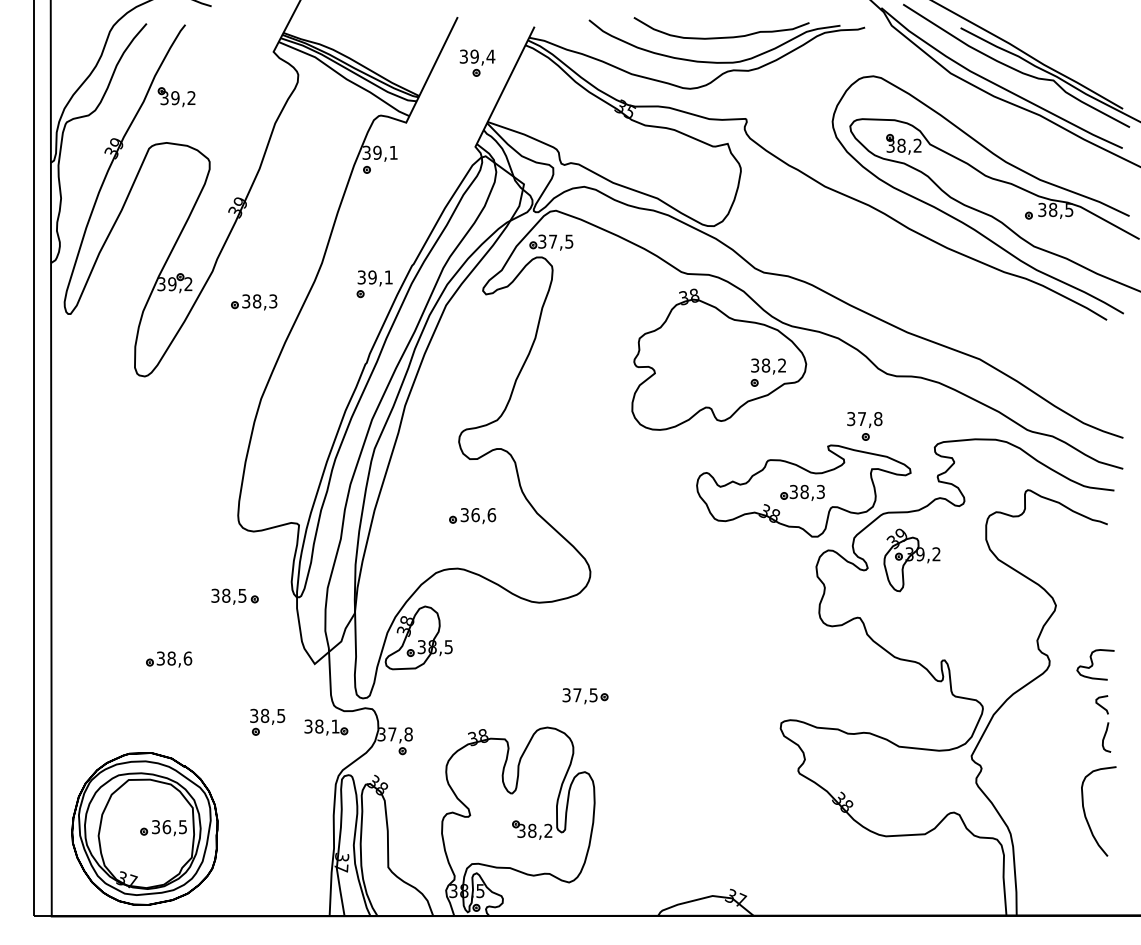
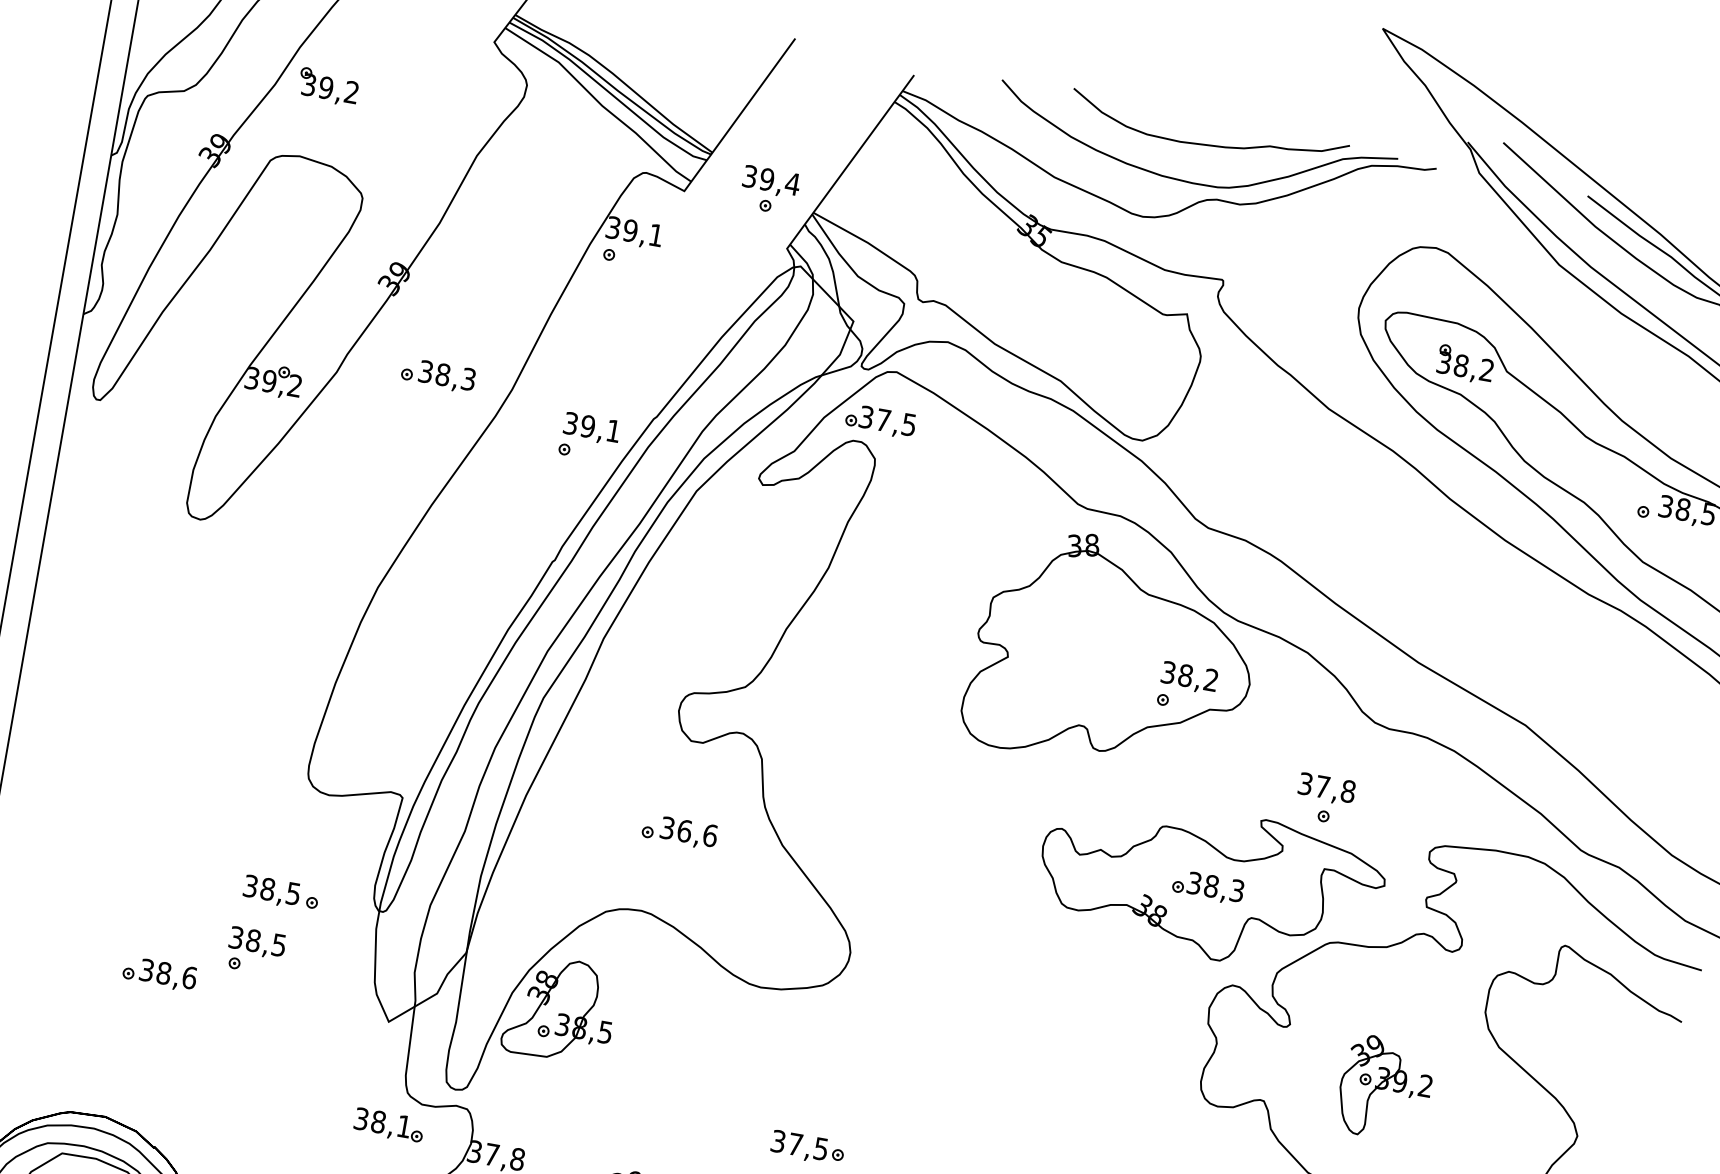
part: (477, 62) -> (769, 189), moved
part: (254, 302) -> (438, 375), moved
part: (911, 560) -> (1384, 1088), moved
part: (267, 721) -> (255, 950), moved

